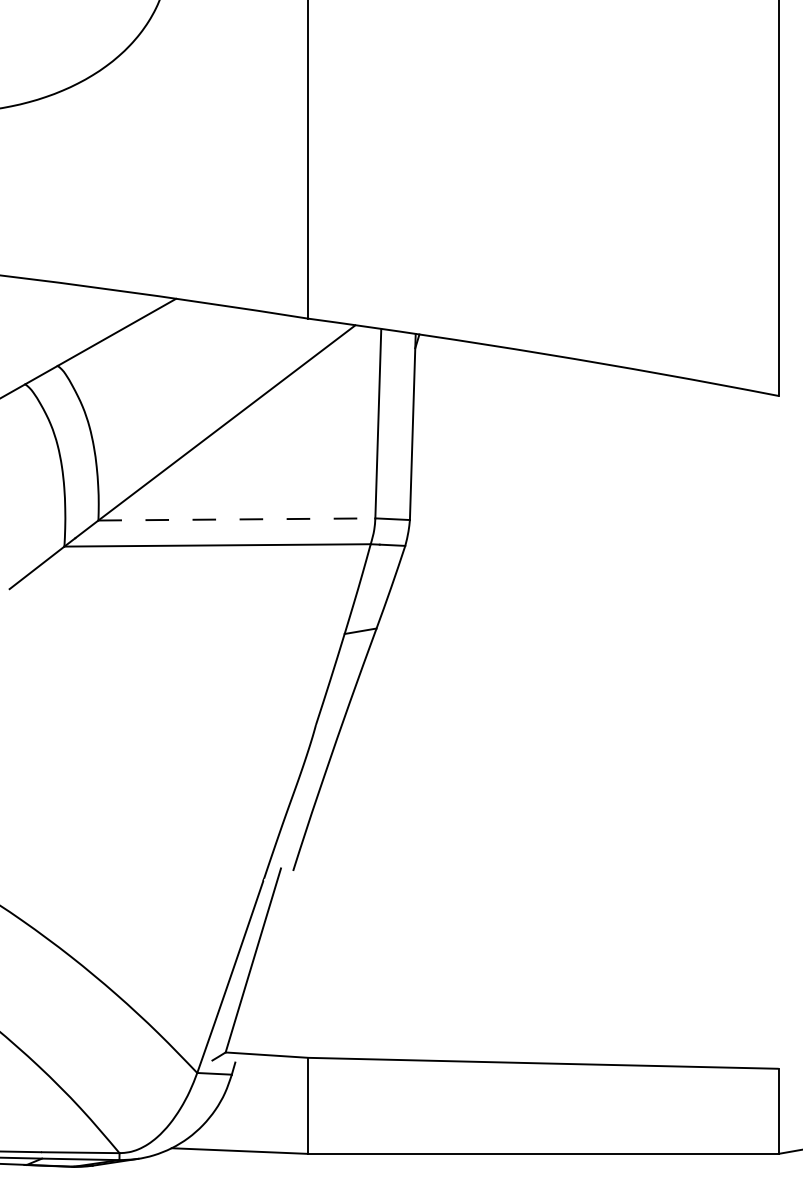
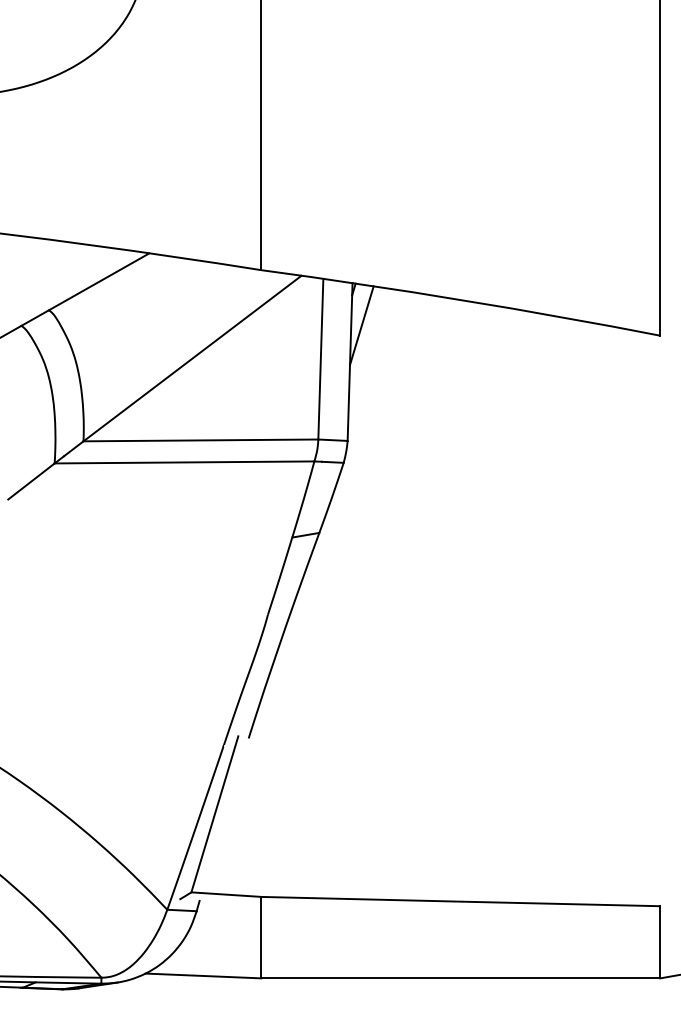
line: (426, 383) -> (361, 325), added
line: (237, 519) -> (201, 440), dashed -> solid

